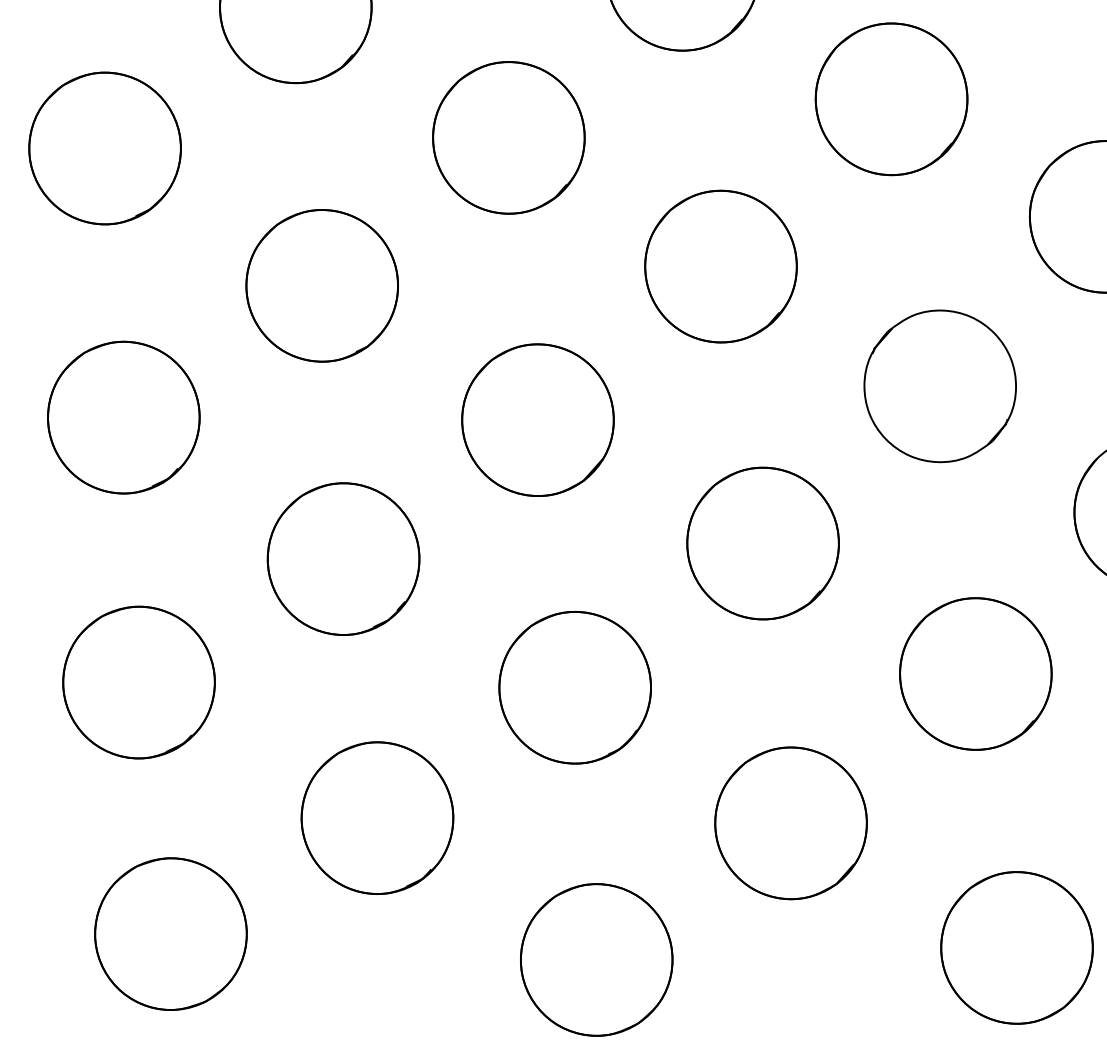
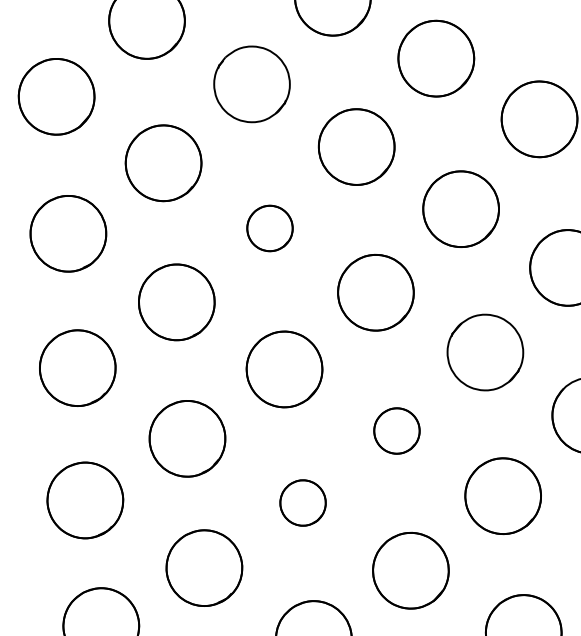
part: (507, 137) -> (269, 228), size x0.6
circle: (762, 542) -> (396, 430), size x0.6
circle: (573, 686) -> (302, 502), size x0.6

